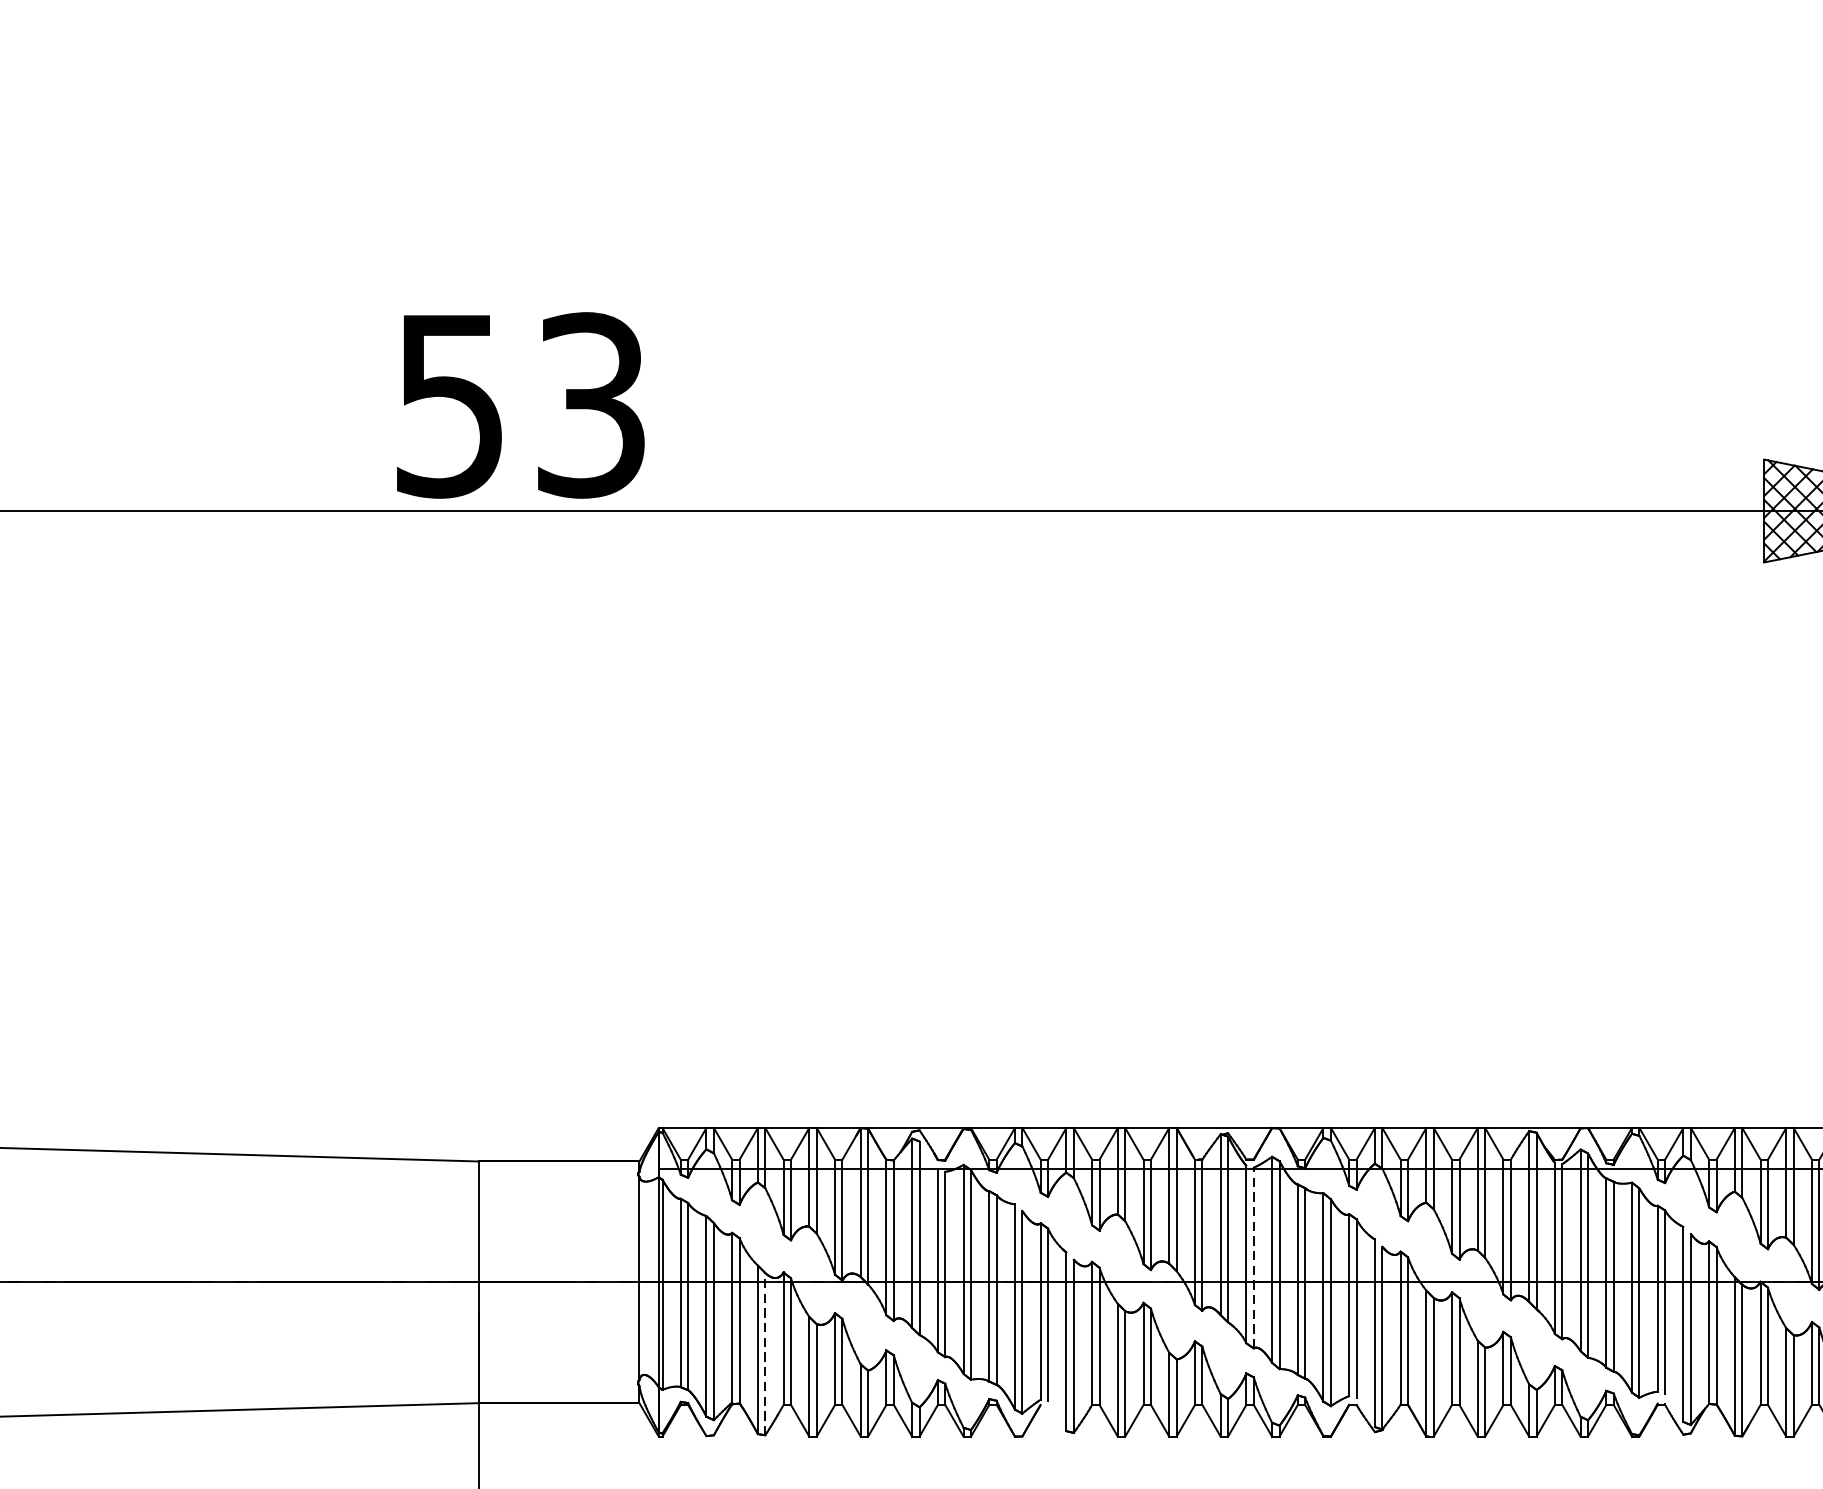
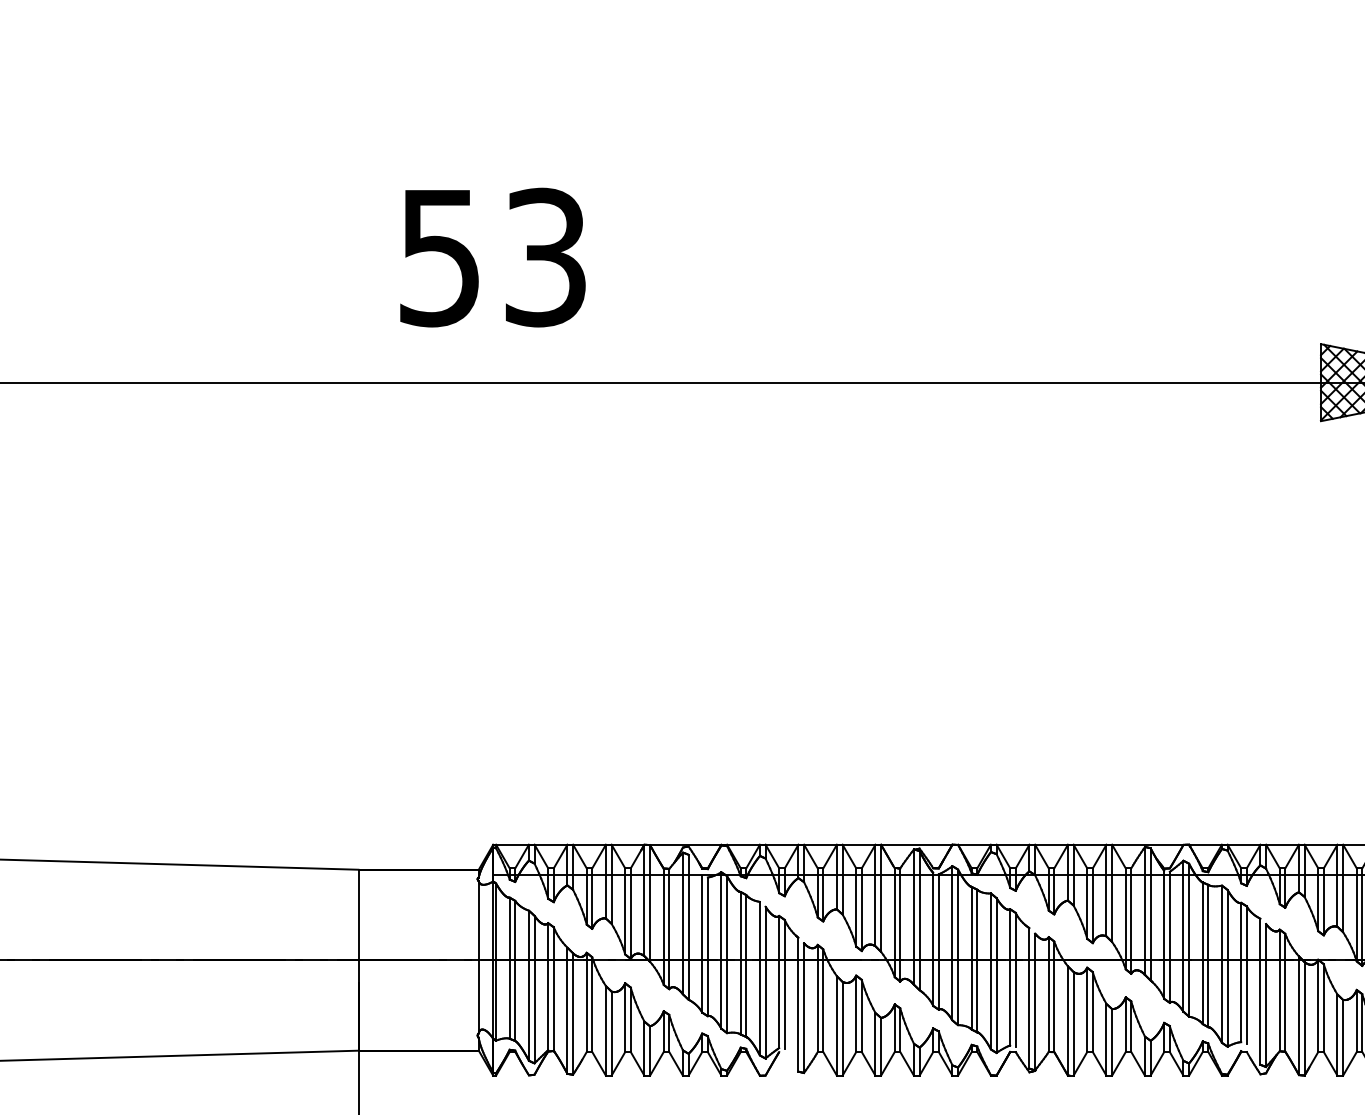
text: (520, 405) -> (492, 257), moved
line: (1253, 1258) -> (938, 942), dashed -> solid
line: (765, 1354) -> (573, 1014), dashed -> solid

